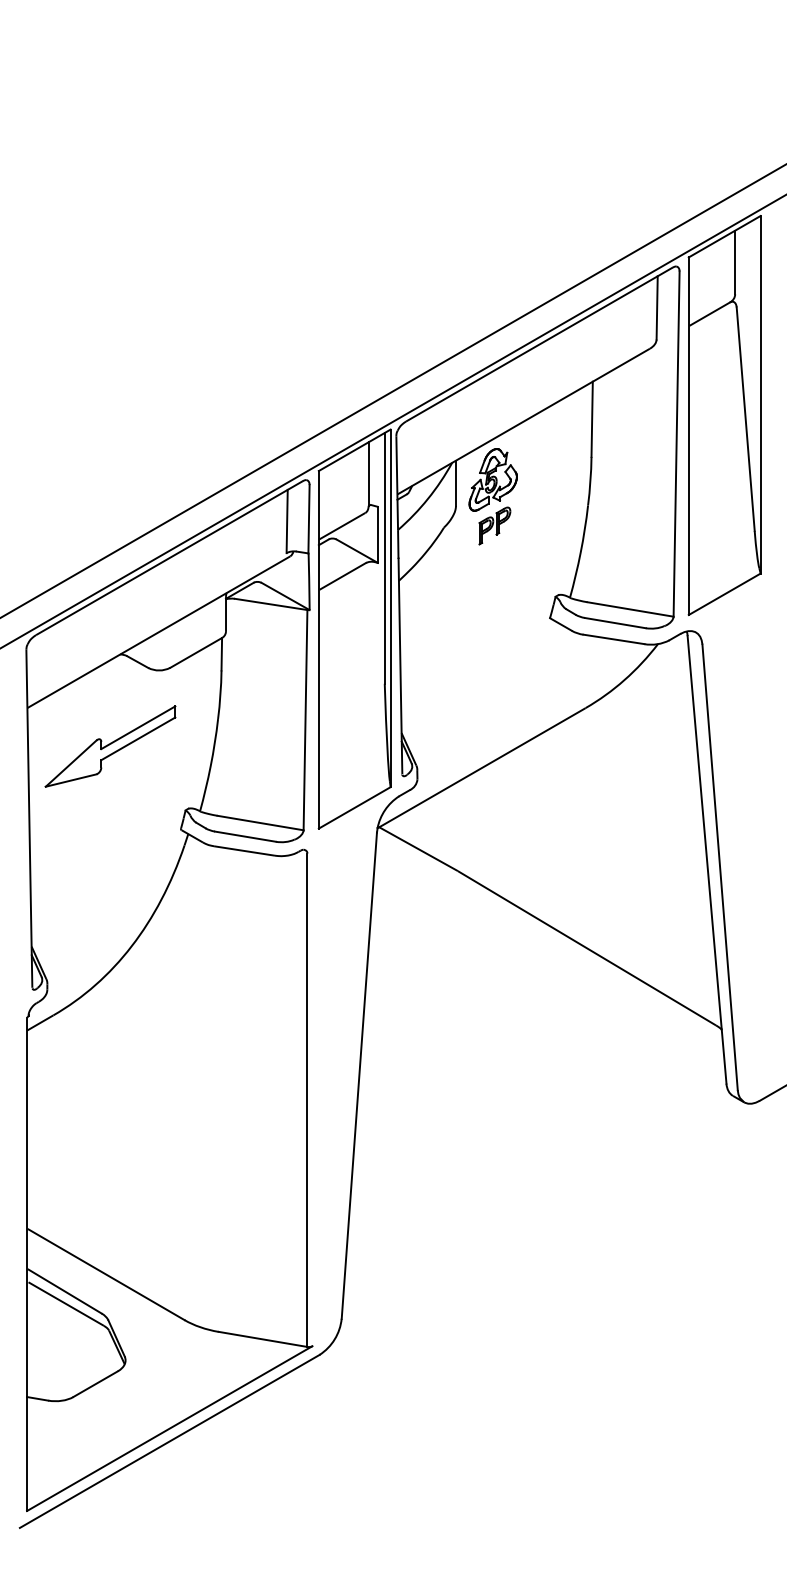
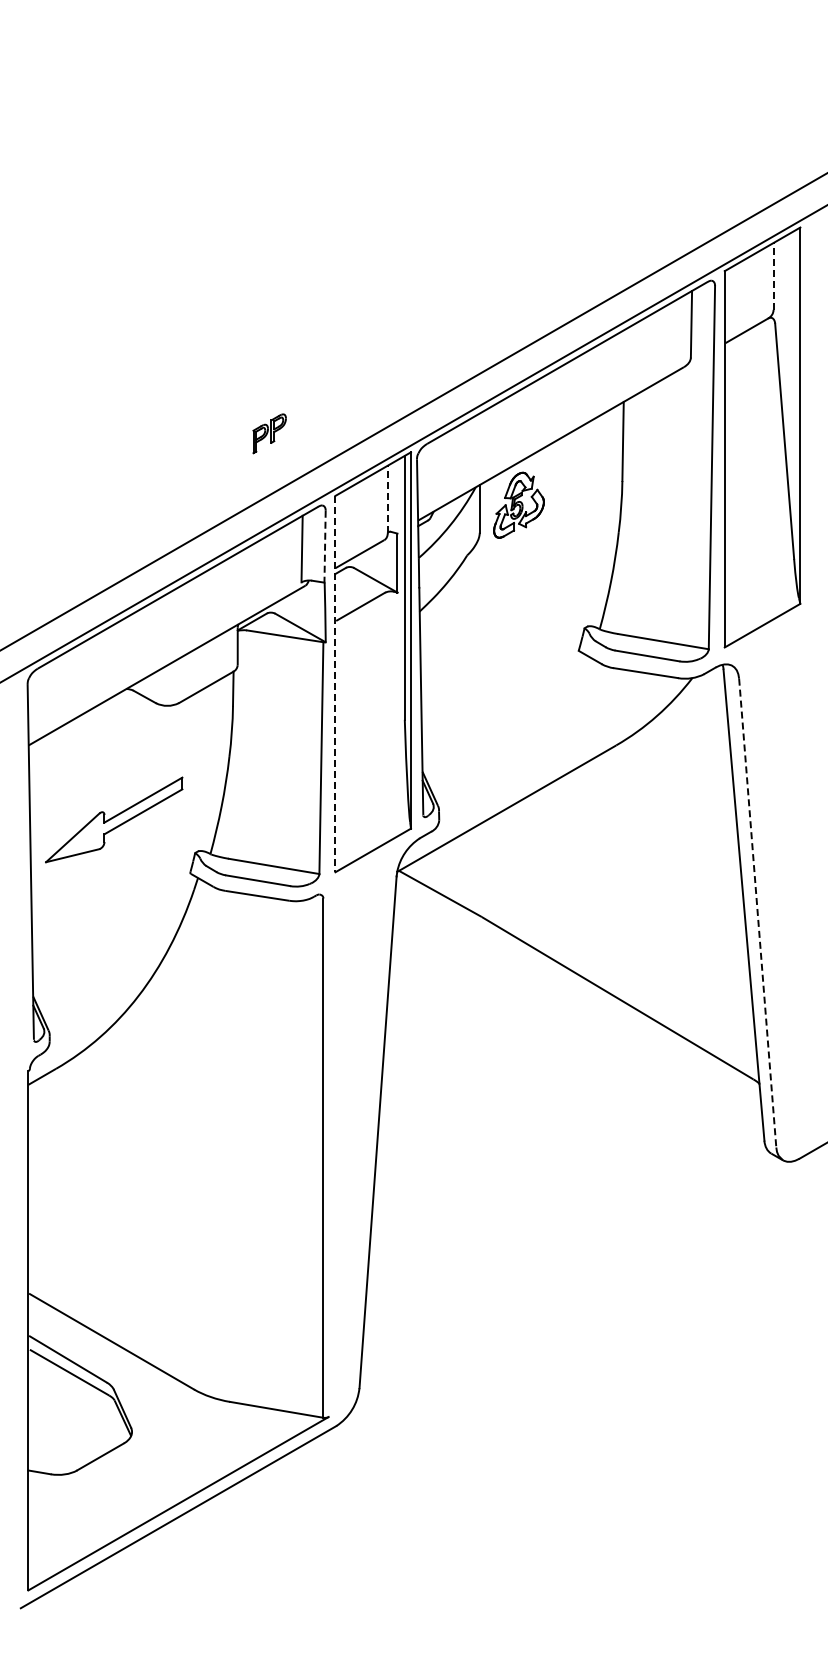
line: (735, 261) -> (773, 275), solid -> dashed
line: (368, 473) -> (387, 498), solid -> dashed
line: (309, 519) -> (325, 546), solid -> dashed
part: (494, 525) -> (269, 433), moved
line: (318, 650) -> (335, 684), solid -> dashed
part: (110, 746) -> (114, 819), moved
line: (719, 867) -> (757, 913), solid -> dashed

